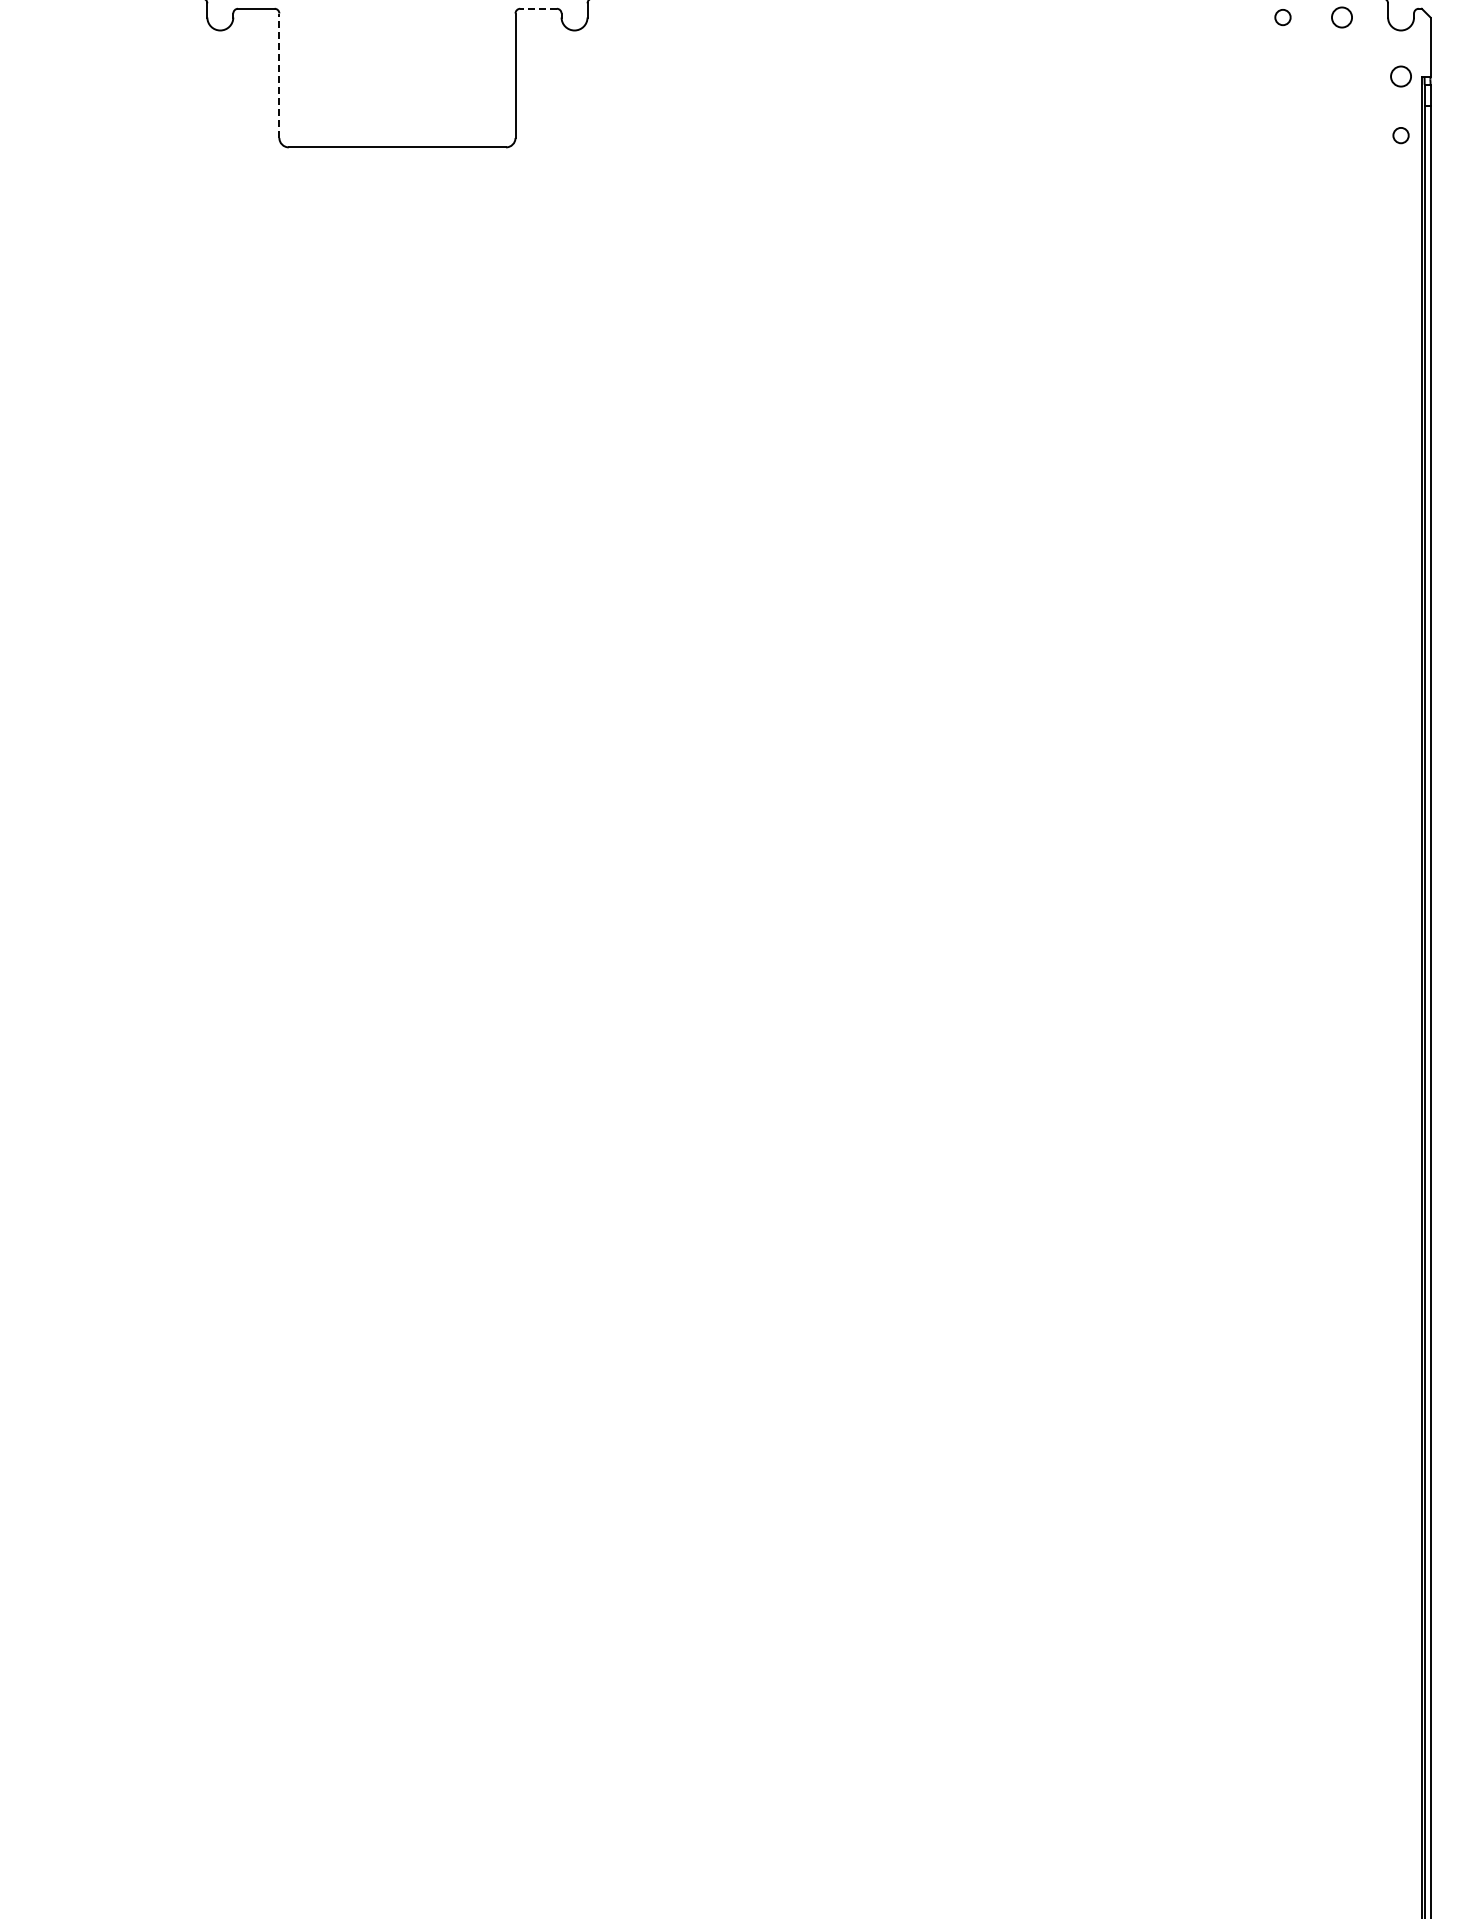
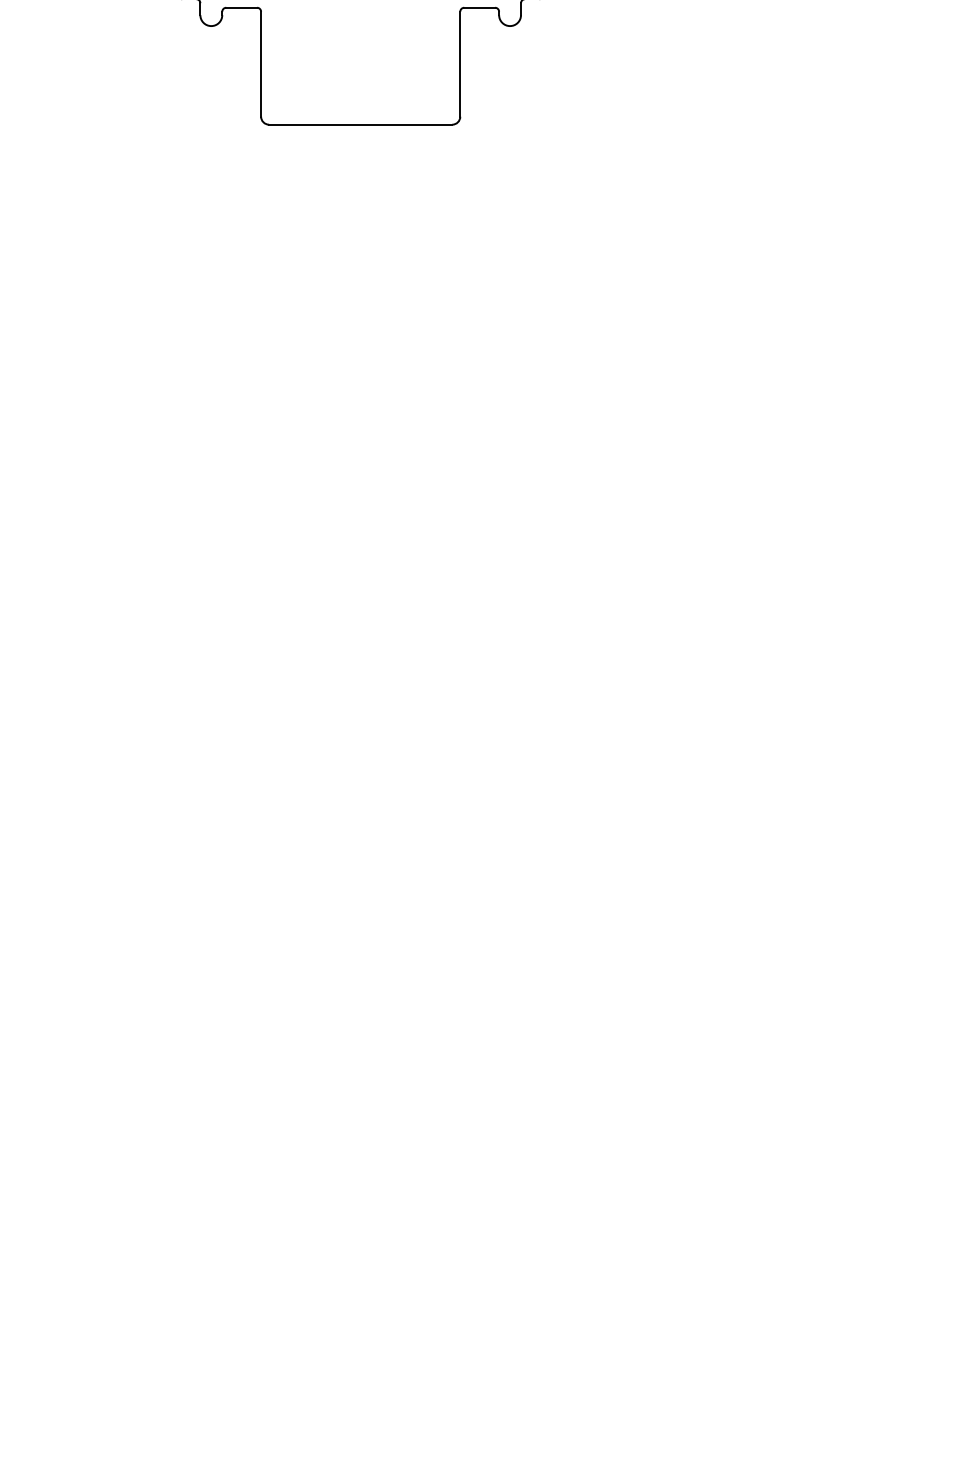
line: (538, 8) -> (479, 7), dashed -> solid
line: (279, 75) -> (261, 64), dashed -> solid

